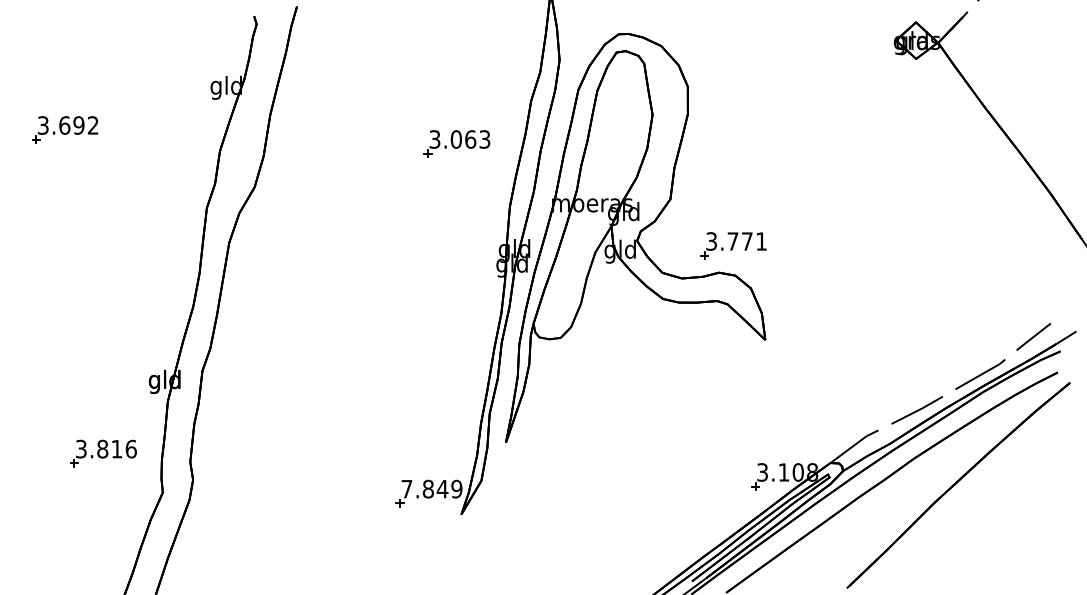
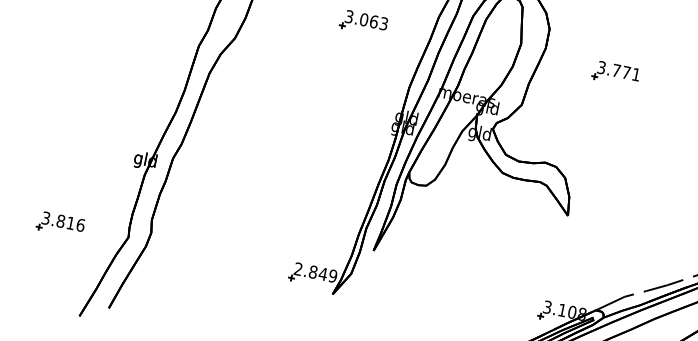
part: (456, 143) -> (363, 22), moved
part: (733, 245) -> (616, 73), moved
part: (103, 453) -> (60, 224), moved
text: (406, 488) -> (298, 268), 7.849 -> 2.849

